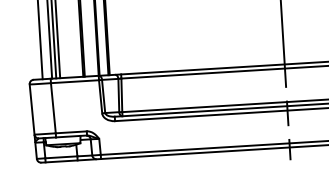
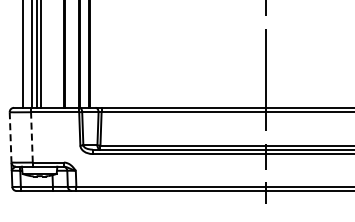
line: (52, 107) -> (31, 136), solid -> dashed
line: (32, 109) -> (10, 137), solid -> dashed

